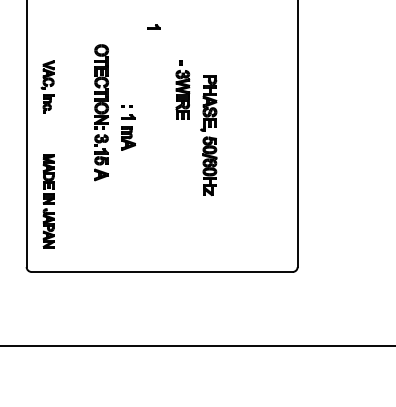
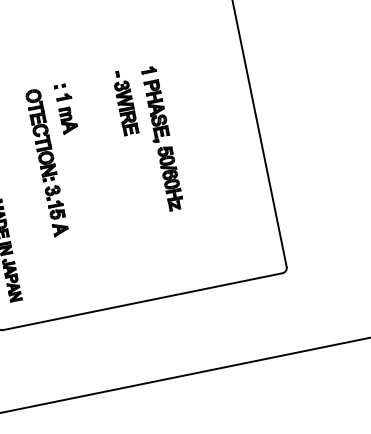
part: (153, 26) -> (148, 69), moved
part: (101, 112) -> (46, 162), moved
part: (128, 127) -> (66, 108), moved

